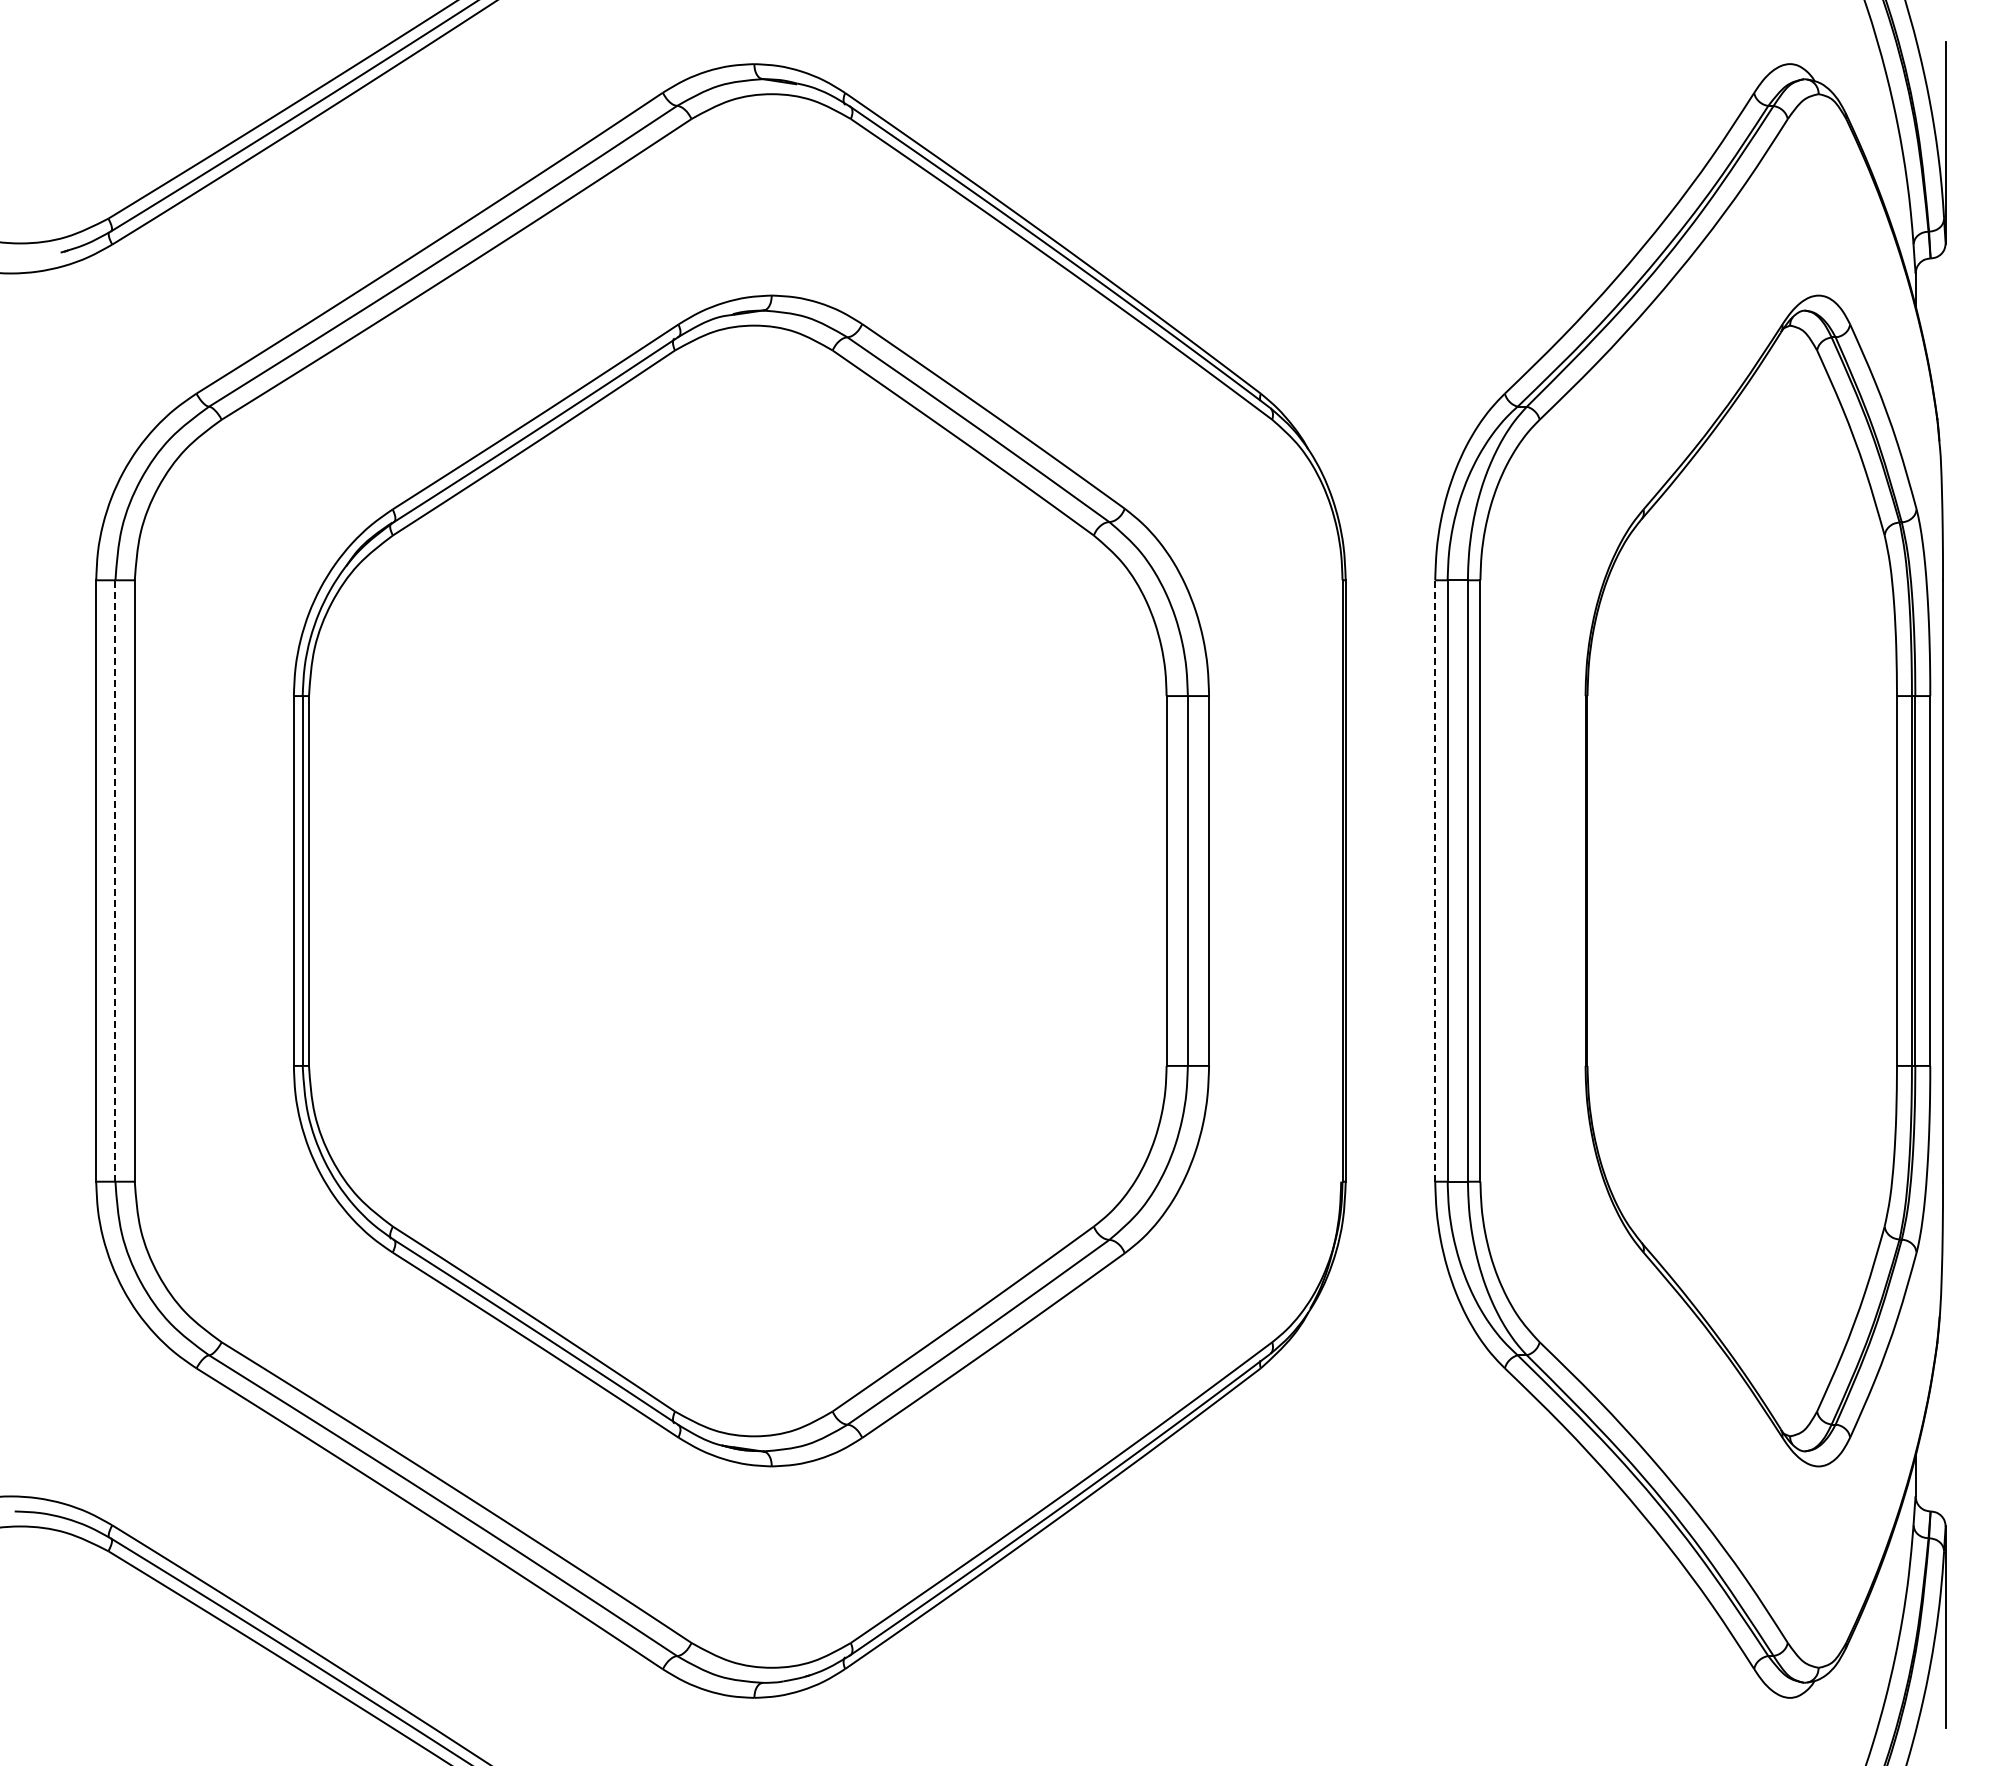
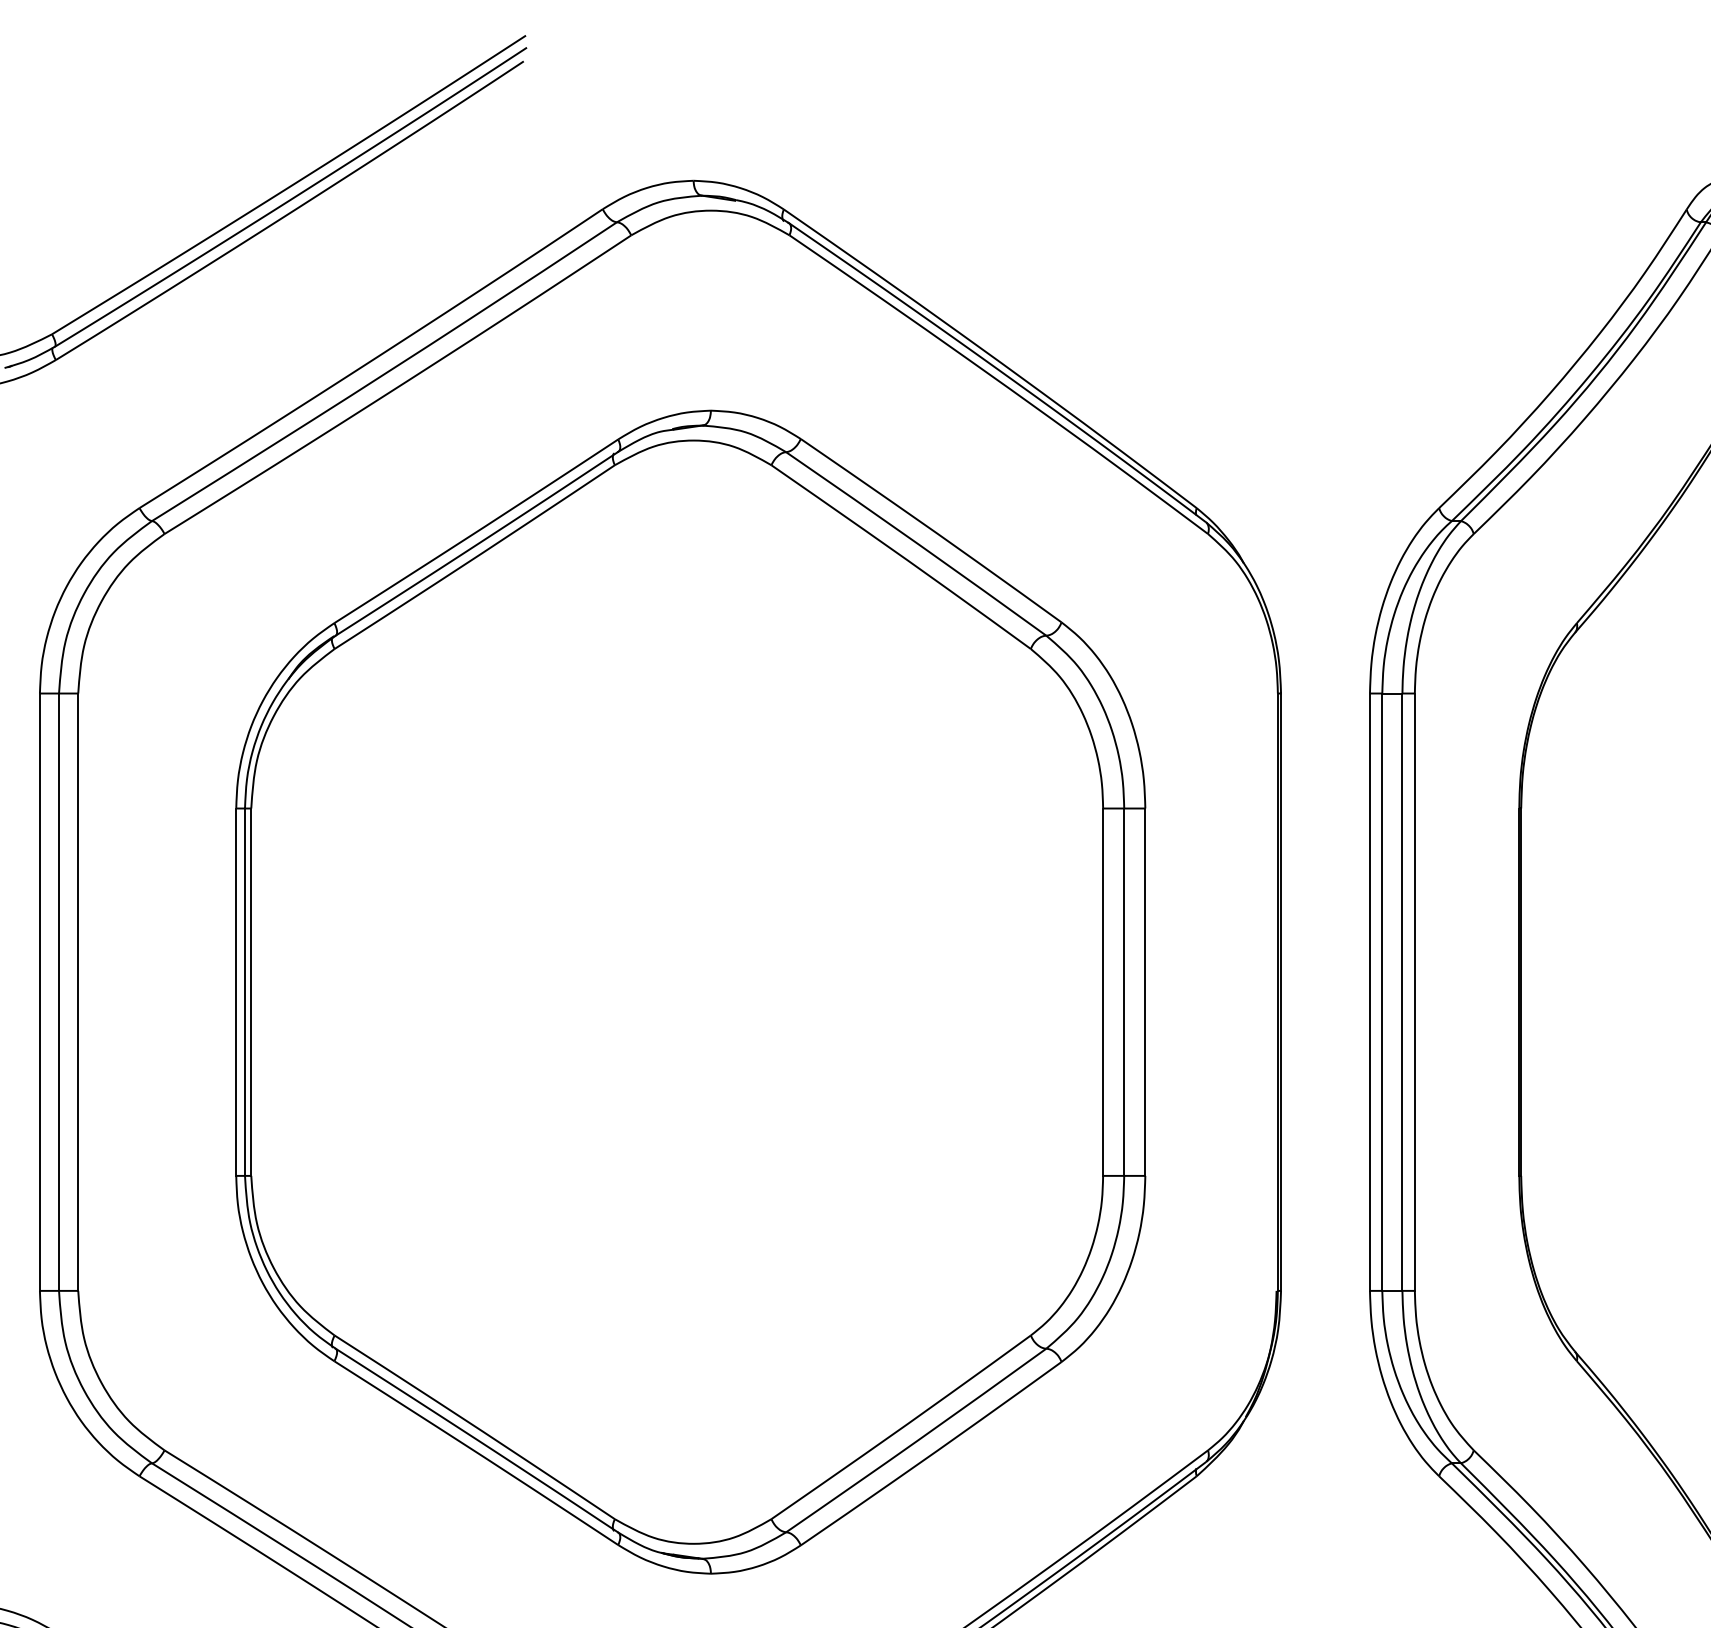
line: (115, 881) -> (59, 992), dashed -> solid
line: (1435, 881) -> (1370, 992), dashed -> solid

